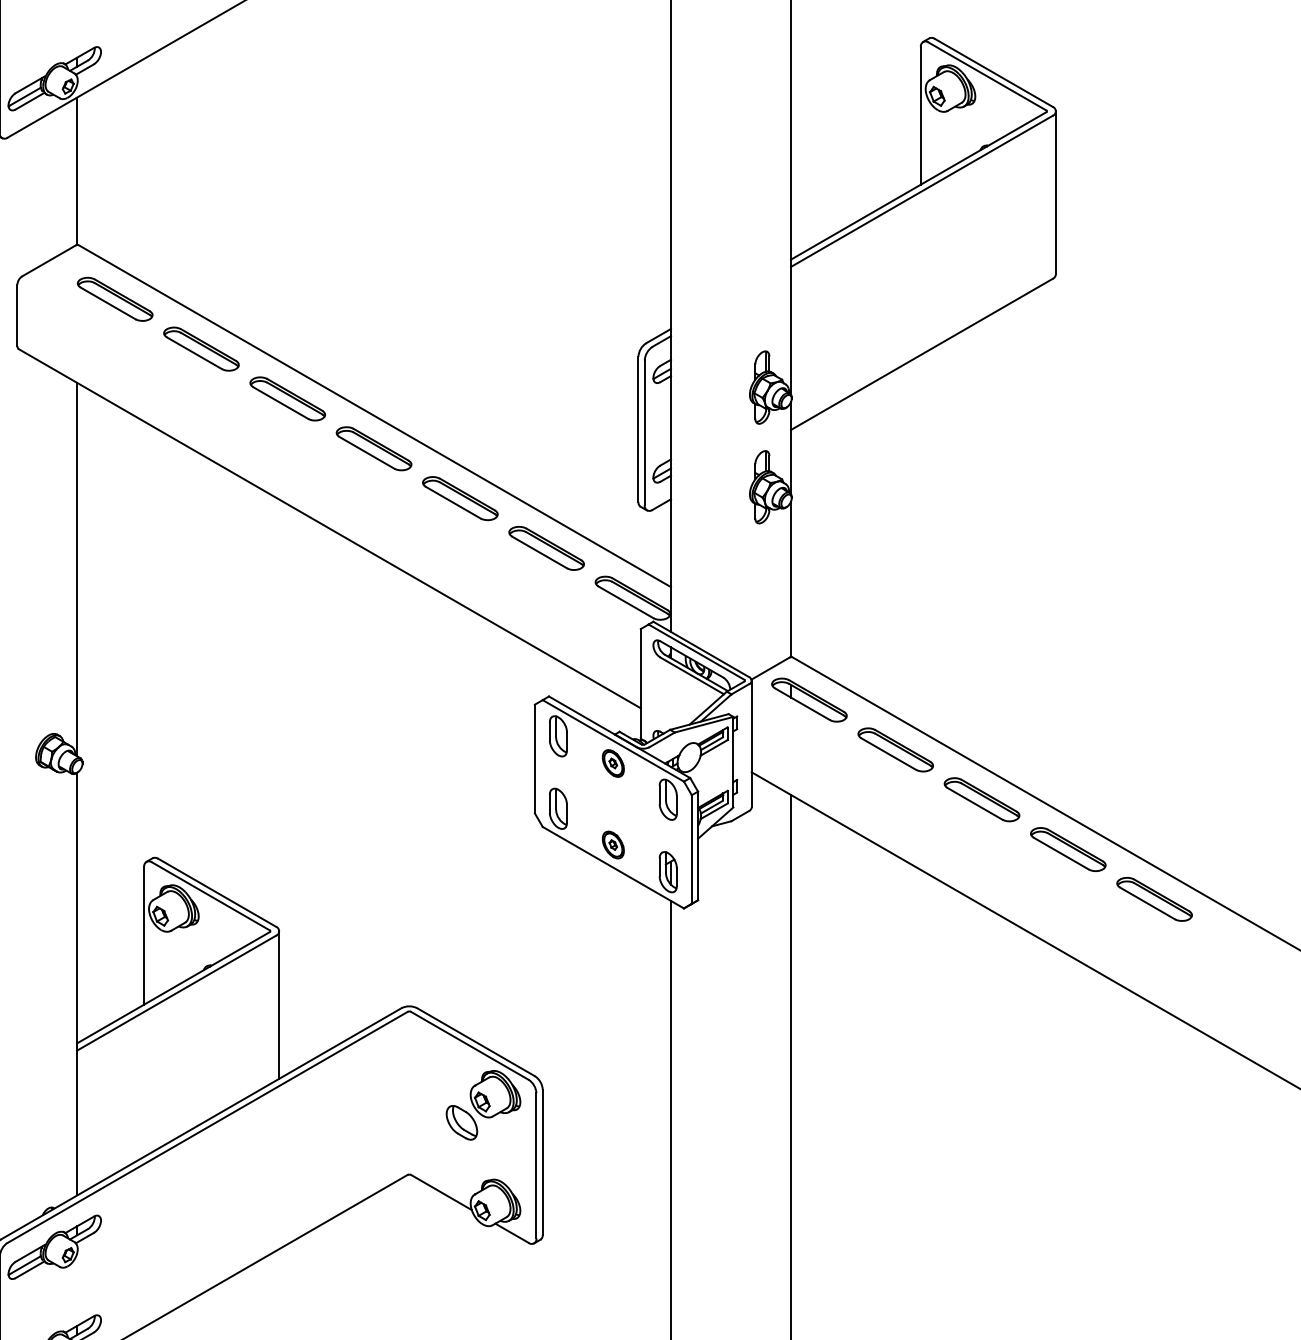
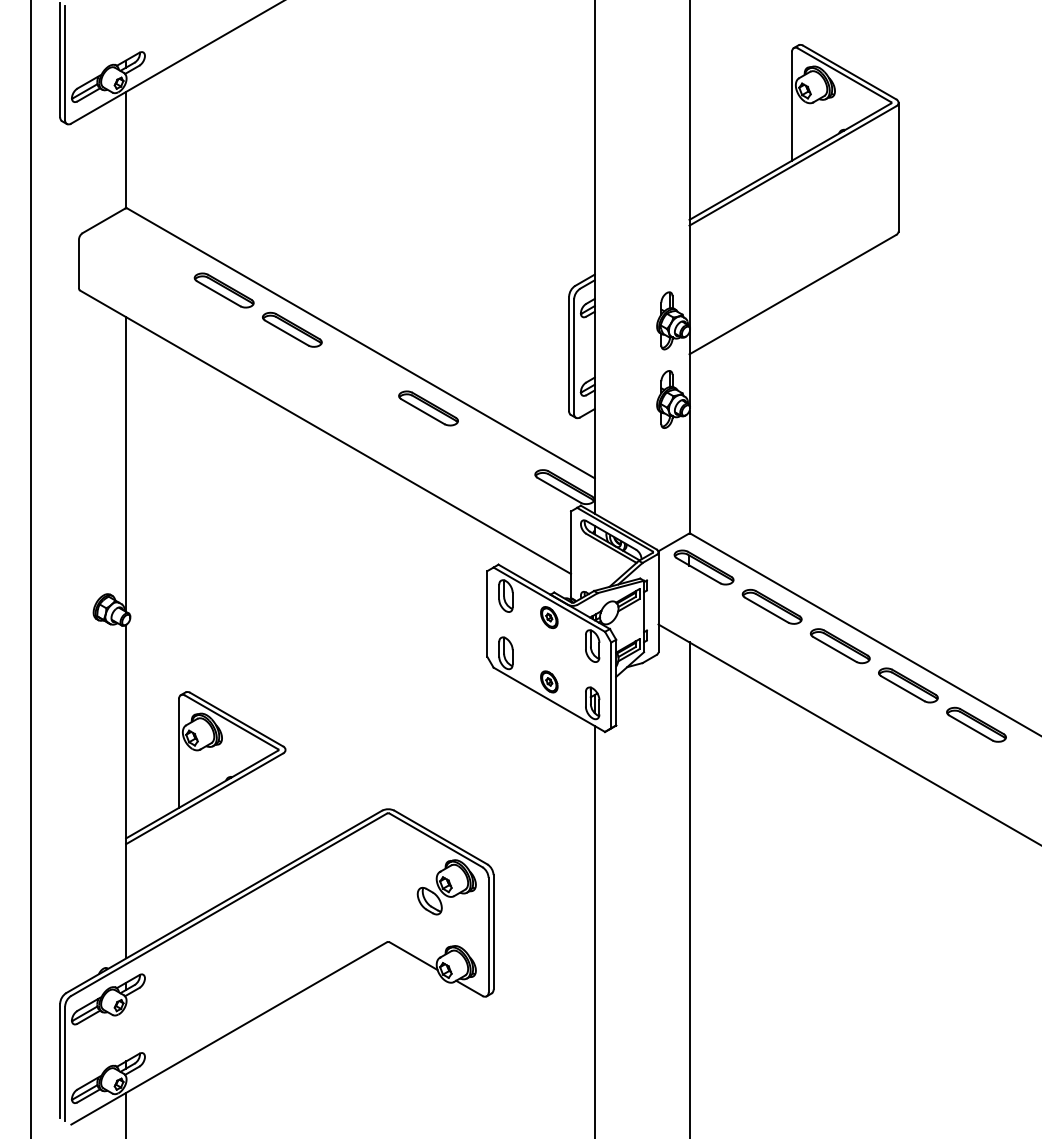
part: (114, 299) -> (155, 251), removed
part: (374, 449) -> (360, 369), removed
part: (546, 548) -> (496, 447), removed
line: (279, 1004) -> (285, 807), removed

